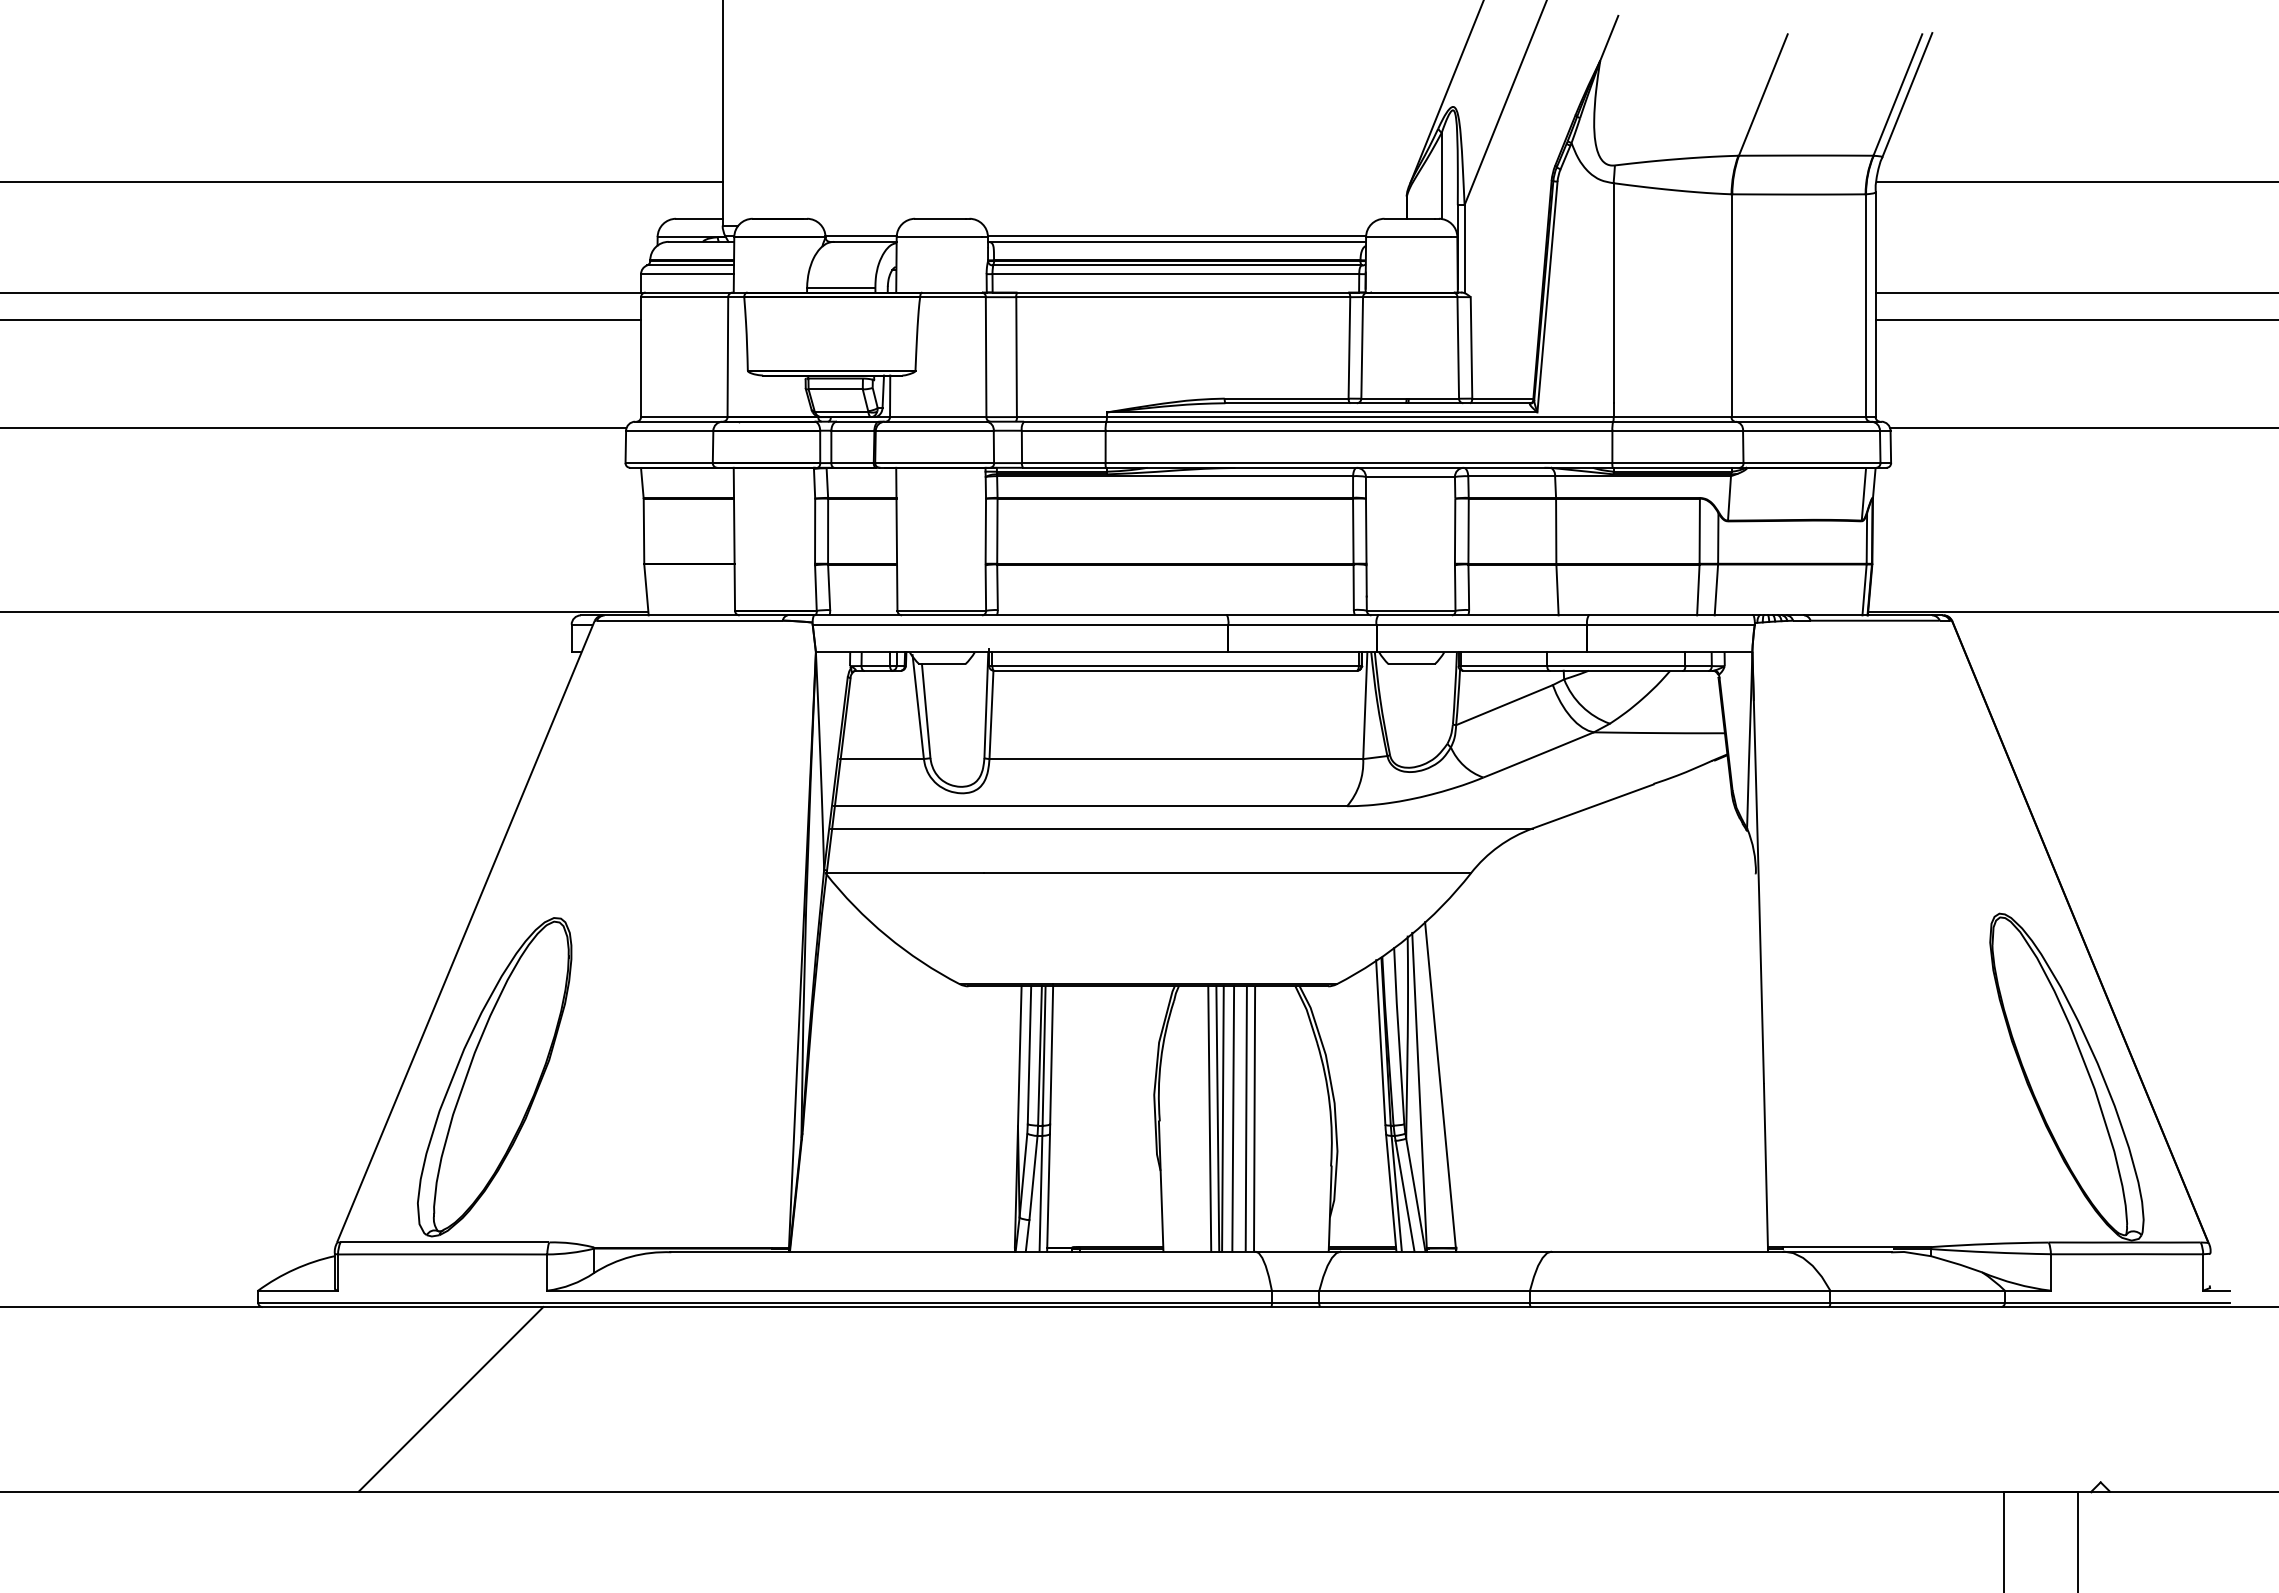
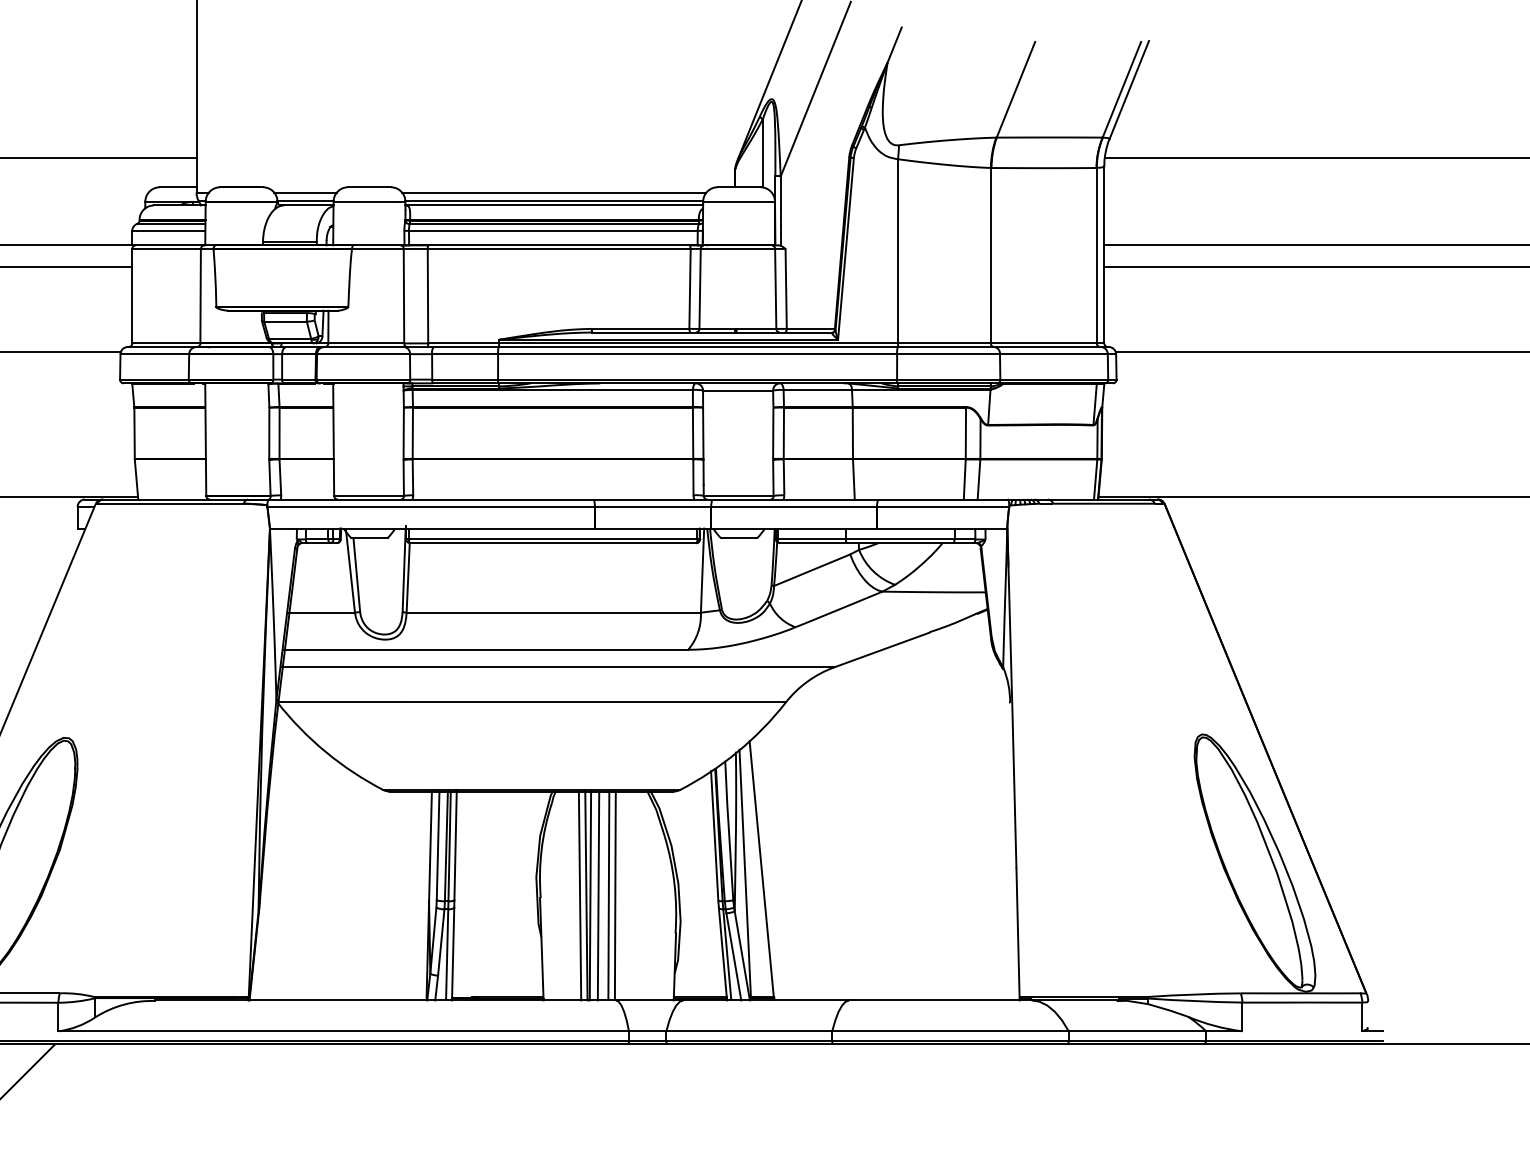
line: (860, 225) -> (305, 192), added
line: (1176, 225) -> (553, 192), added

